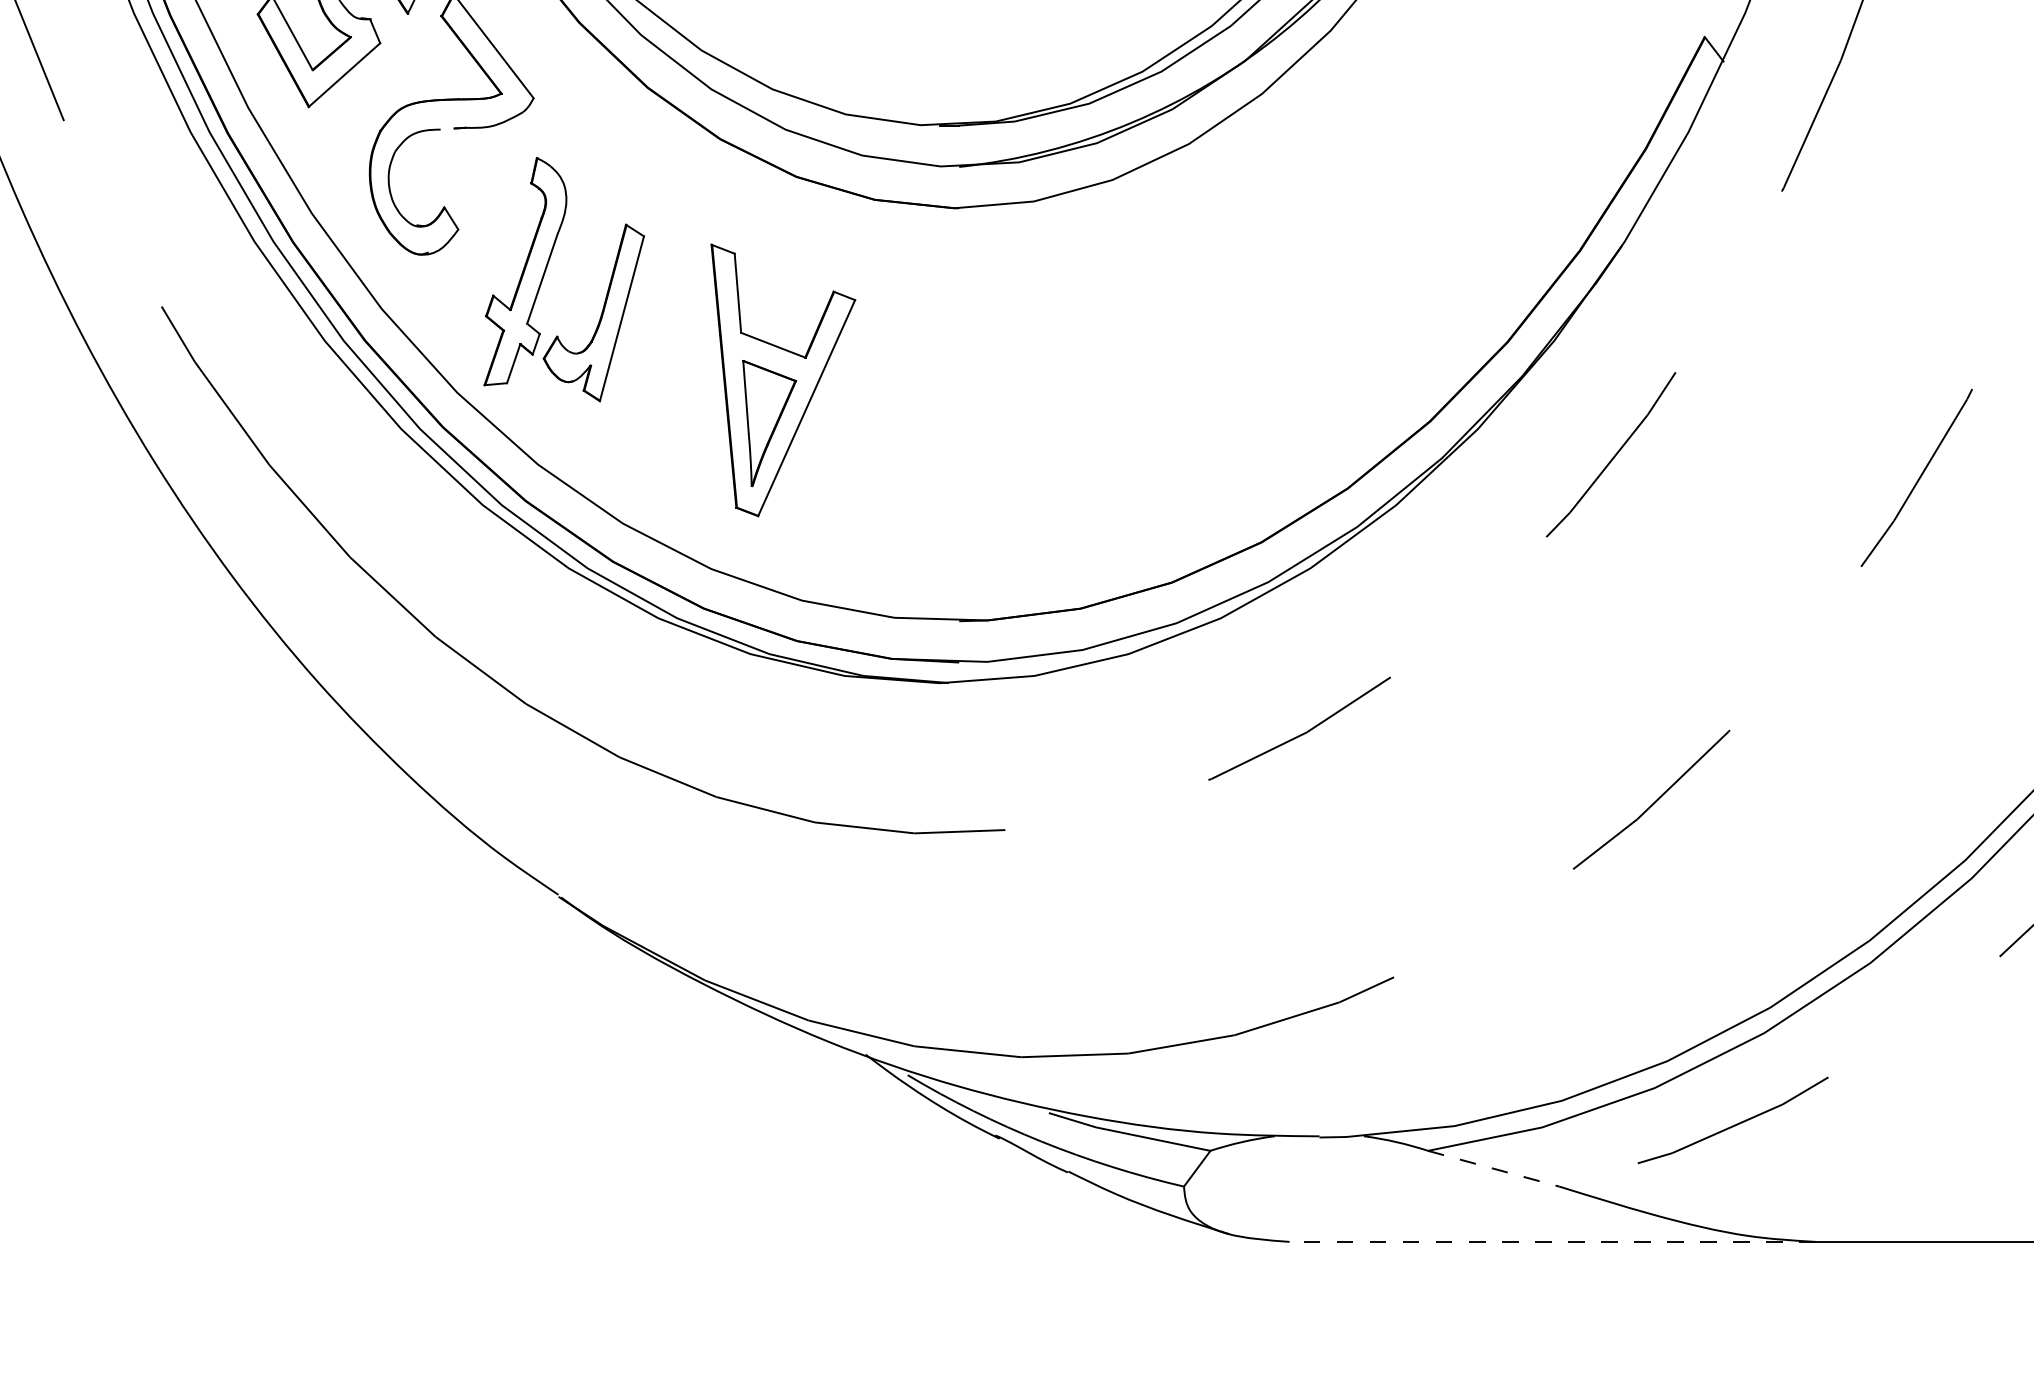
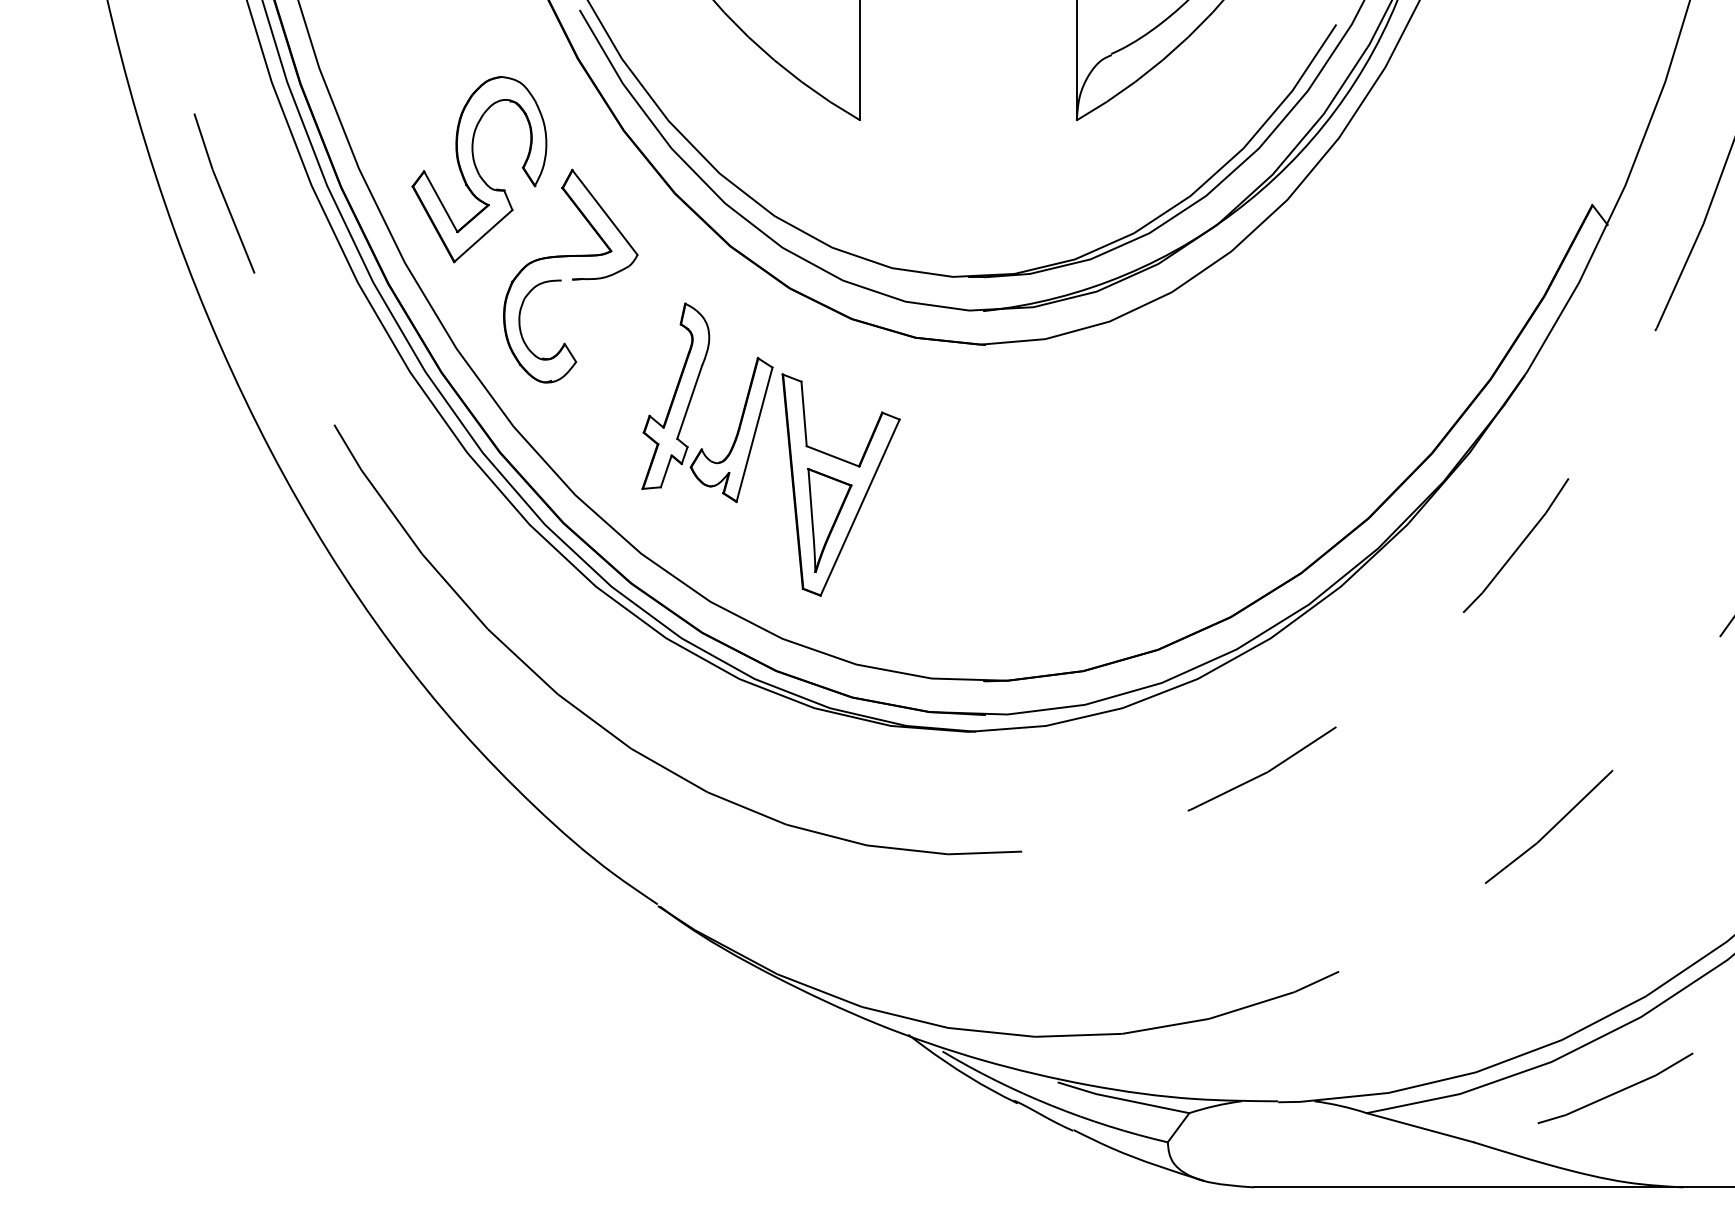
part: (545, 273) -> (692, 397), moved
line: (1493, 1168) -> (1420, 1127), dashed -> solid
line: (1552, 1242) -> (1468, 1187), dashed -> solid

